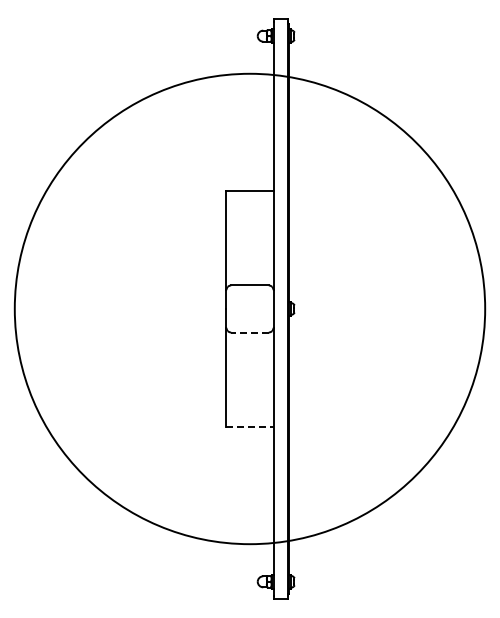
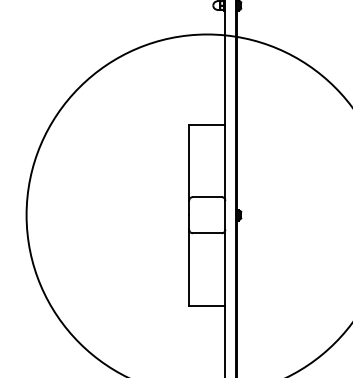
line: (249, 332) -> (206, 233), dashed -> solid
line: (249, 426) -> (206, 305), dashed -> solid

